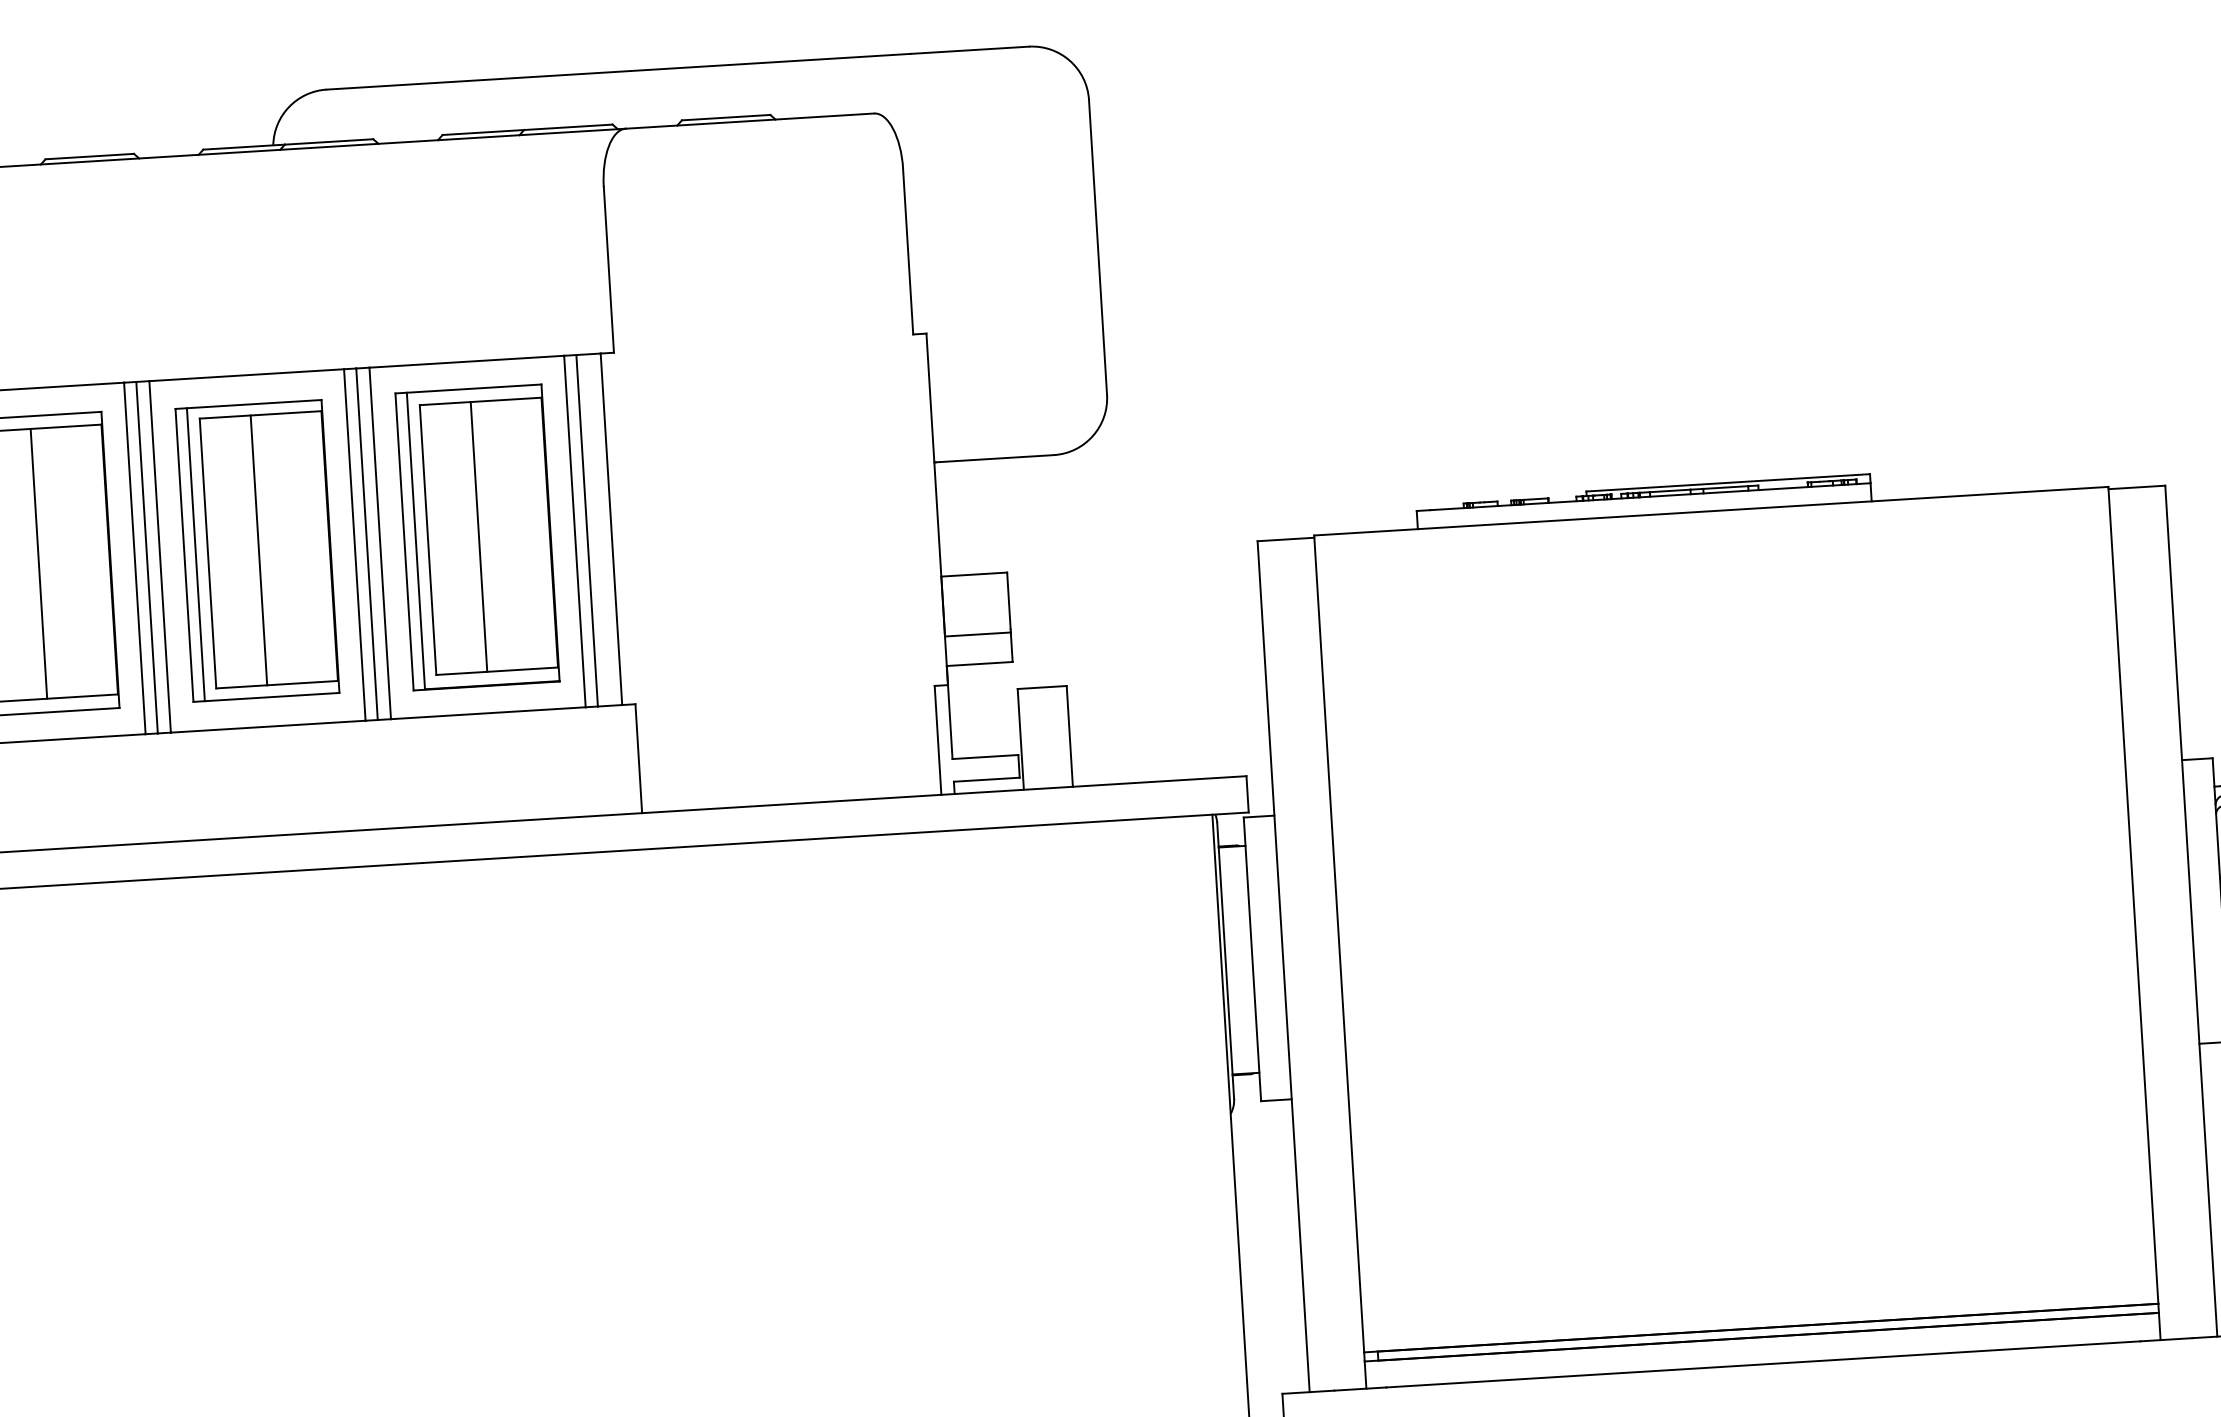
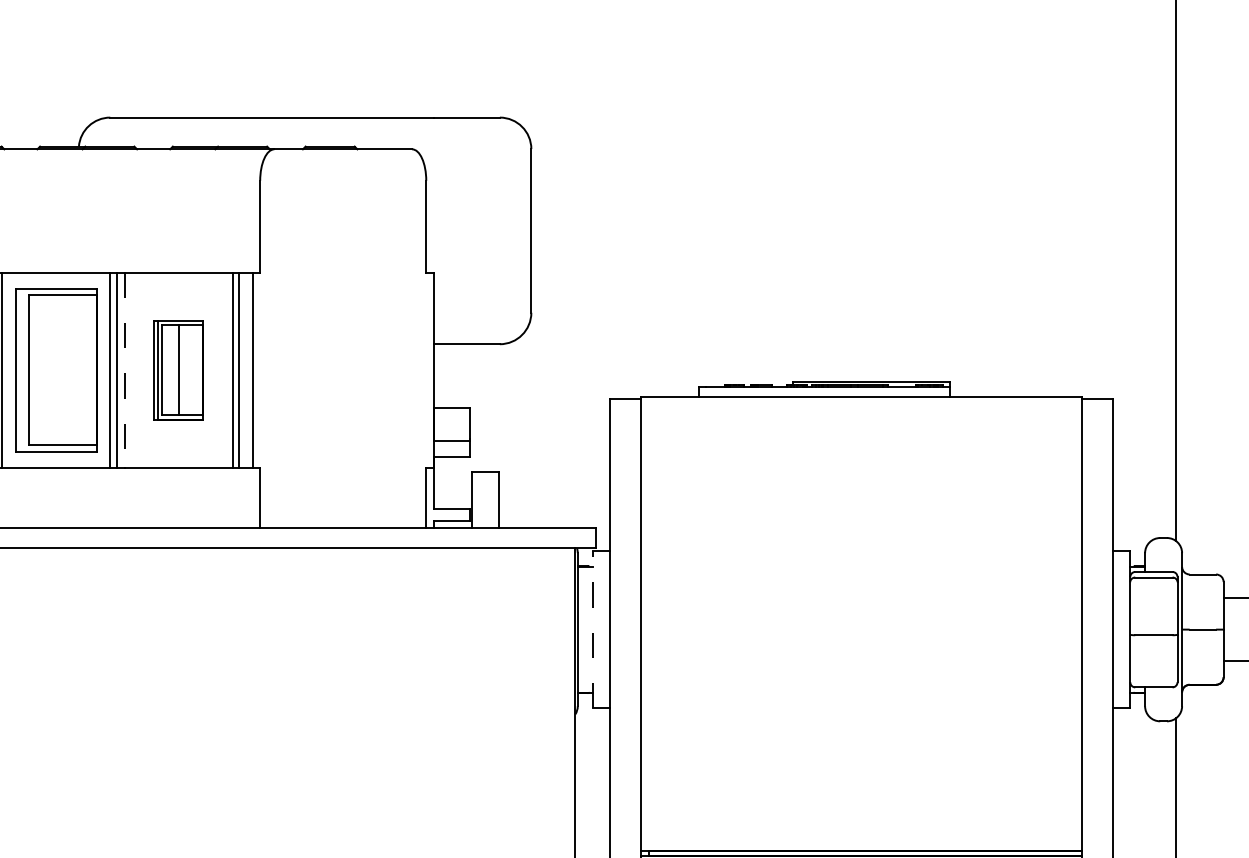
part: (477, 537) -> (178, 370), size x0.6
line: (380, 543) -> (124, 370), solid -> dashed
line: (259, 549) -> (57, 369), removed
line: (196, 555) -> (22, 370), removed
line: (1252, 959) -> (592, 629), solid -> dashed

